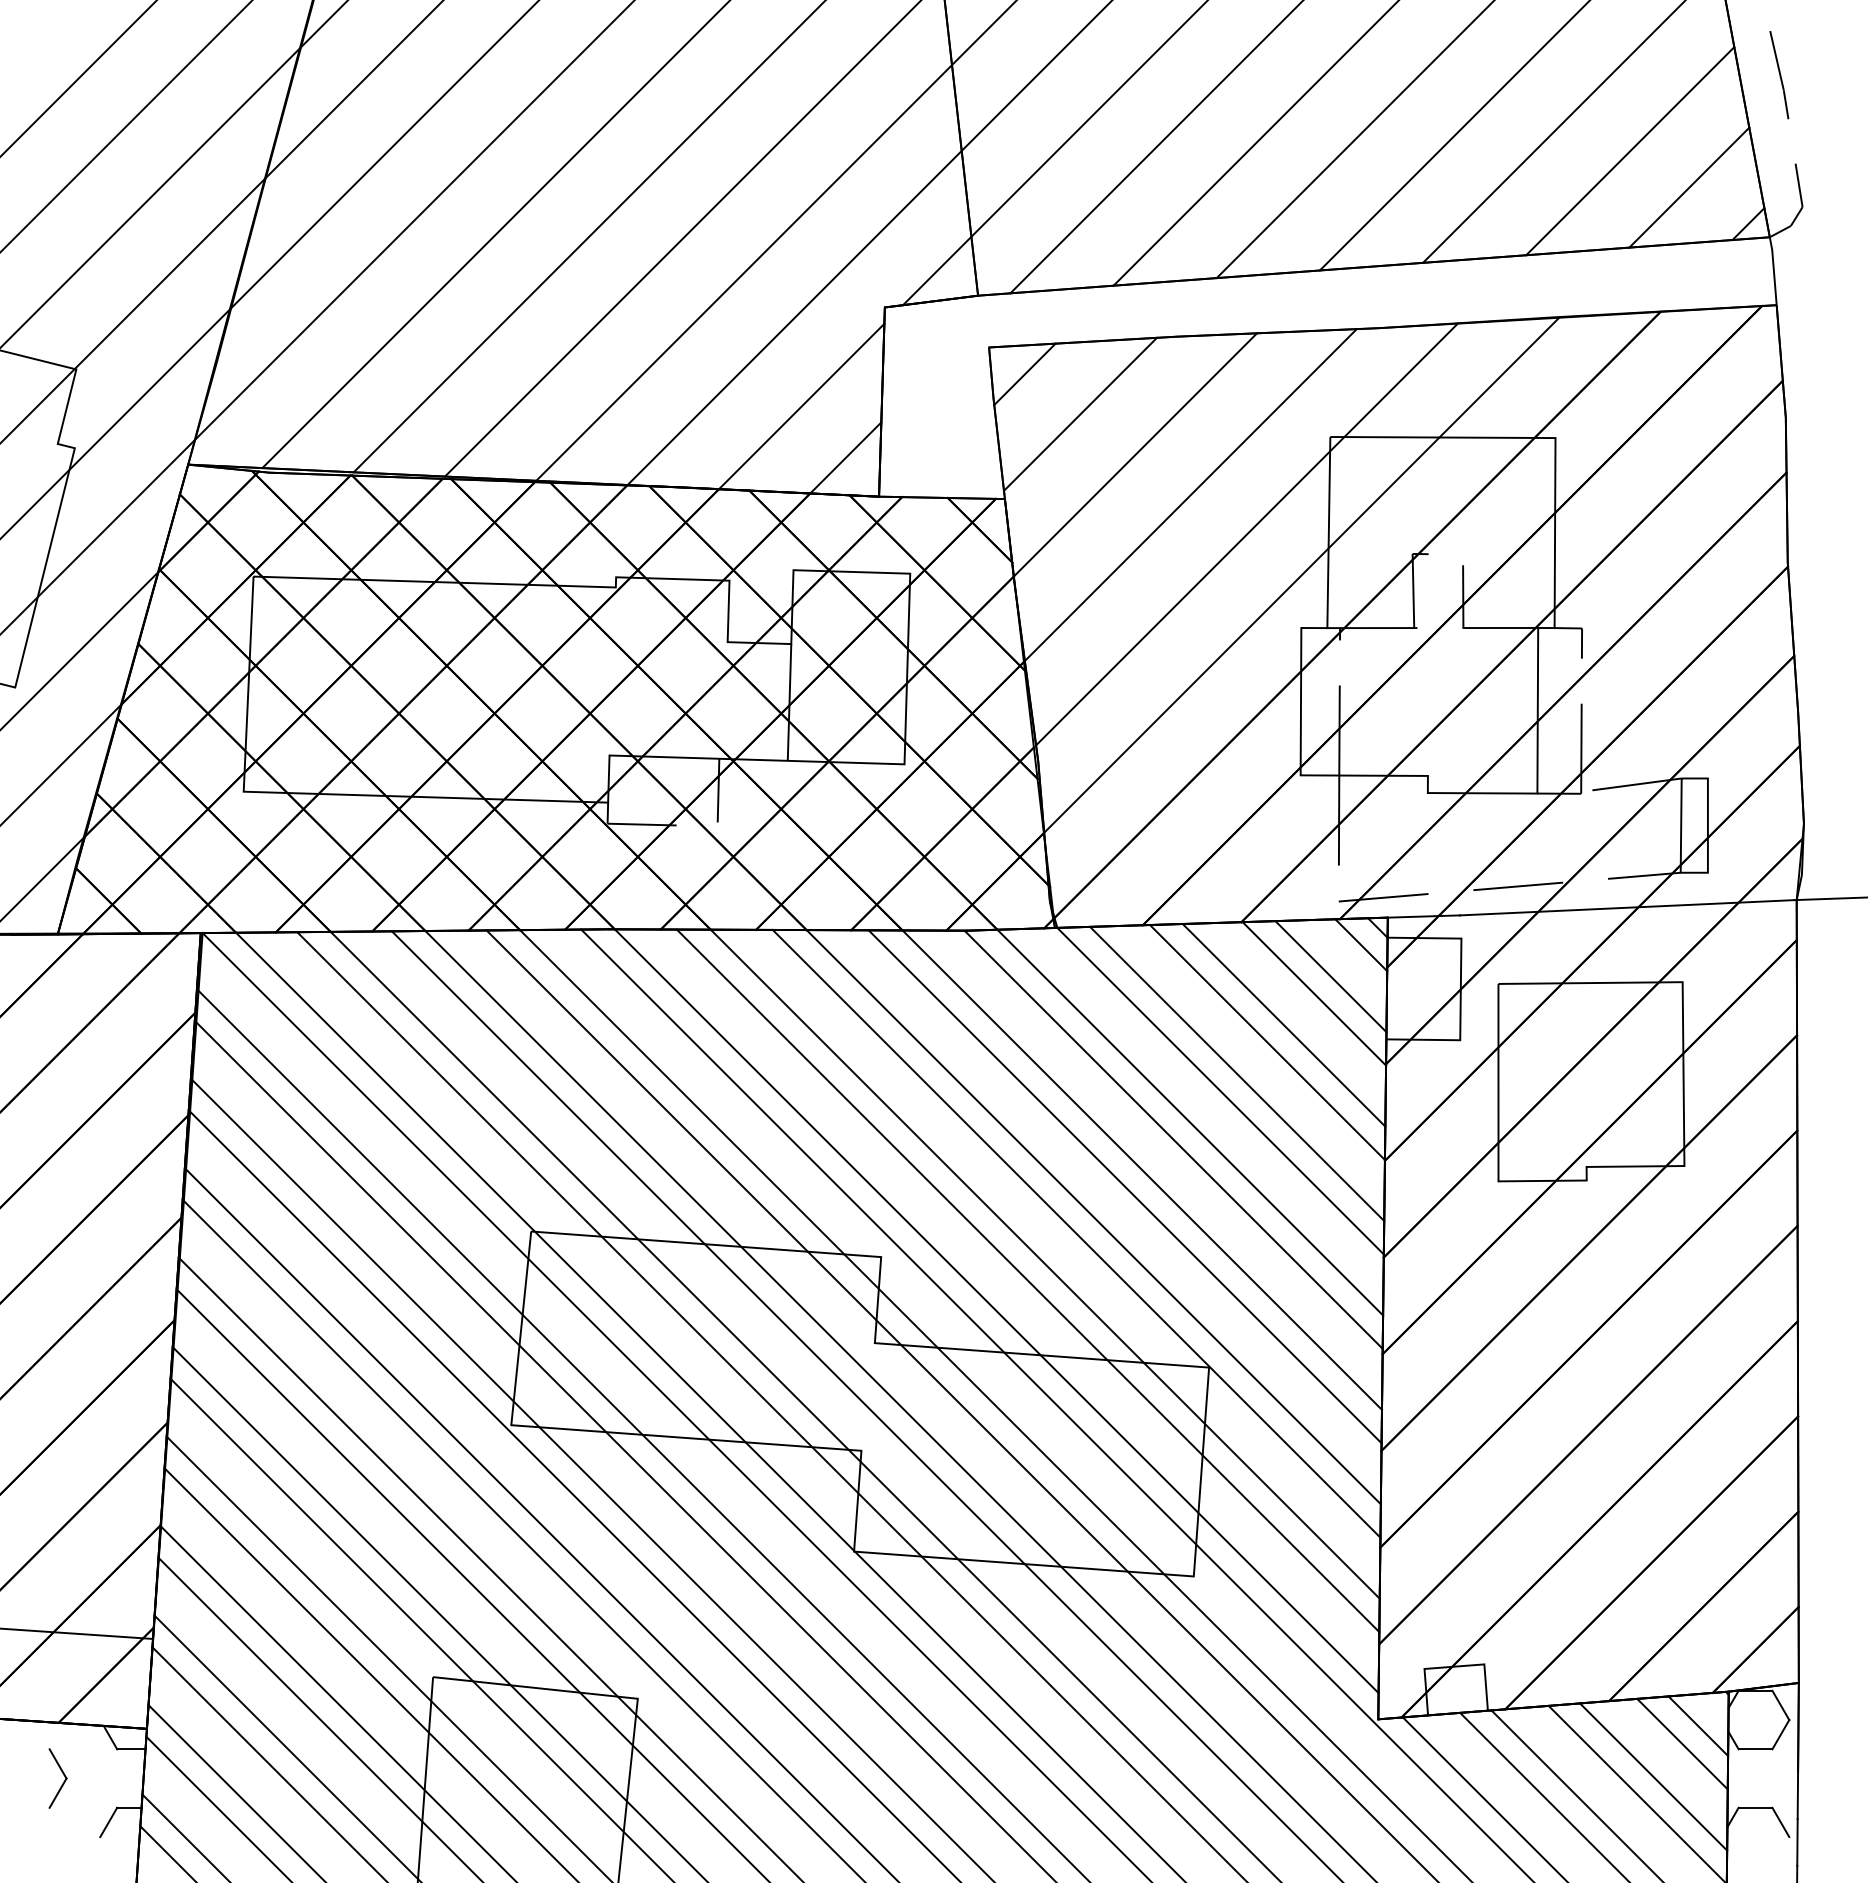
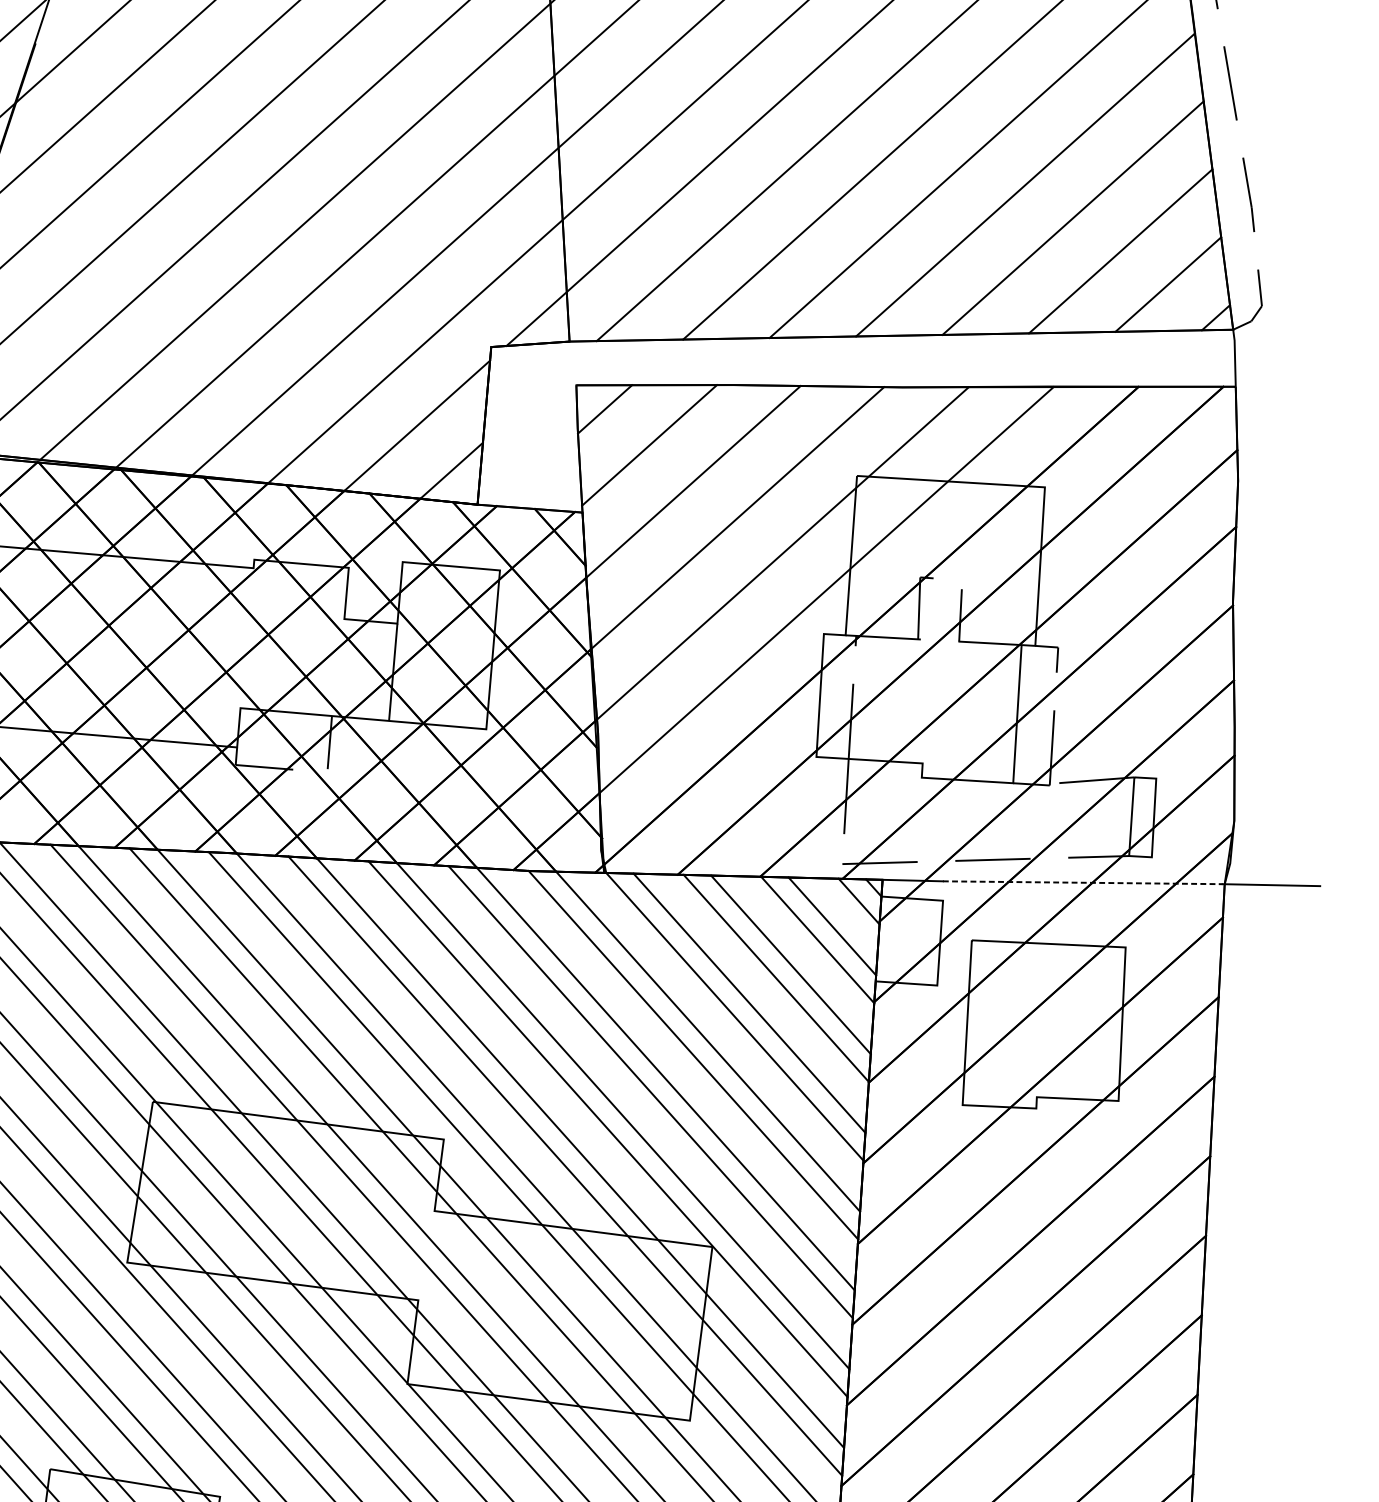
line: (1627, 907) -> (1083, 882), solid -> dashed

